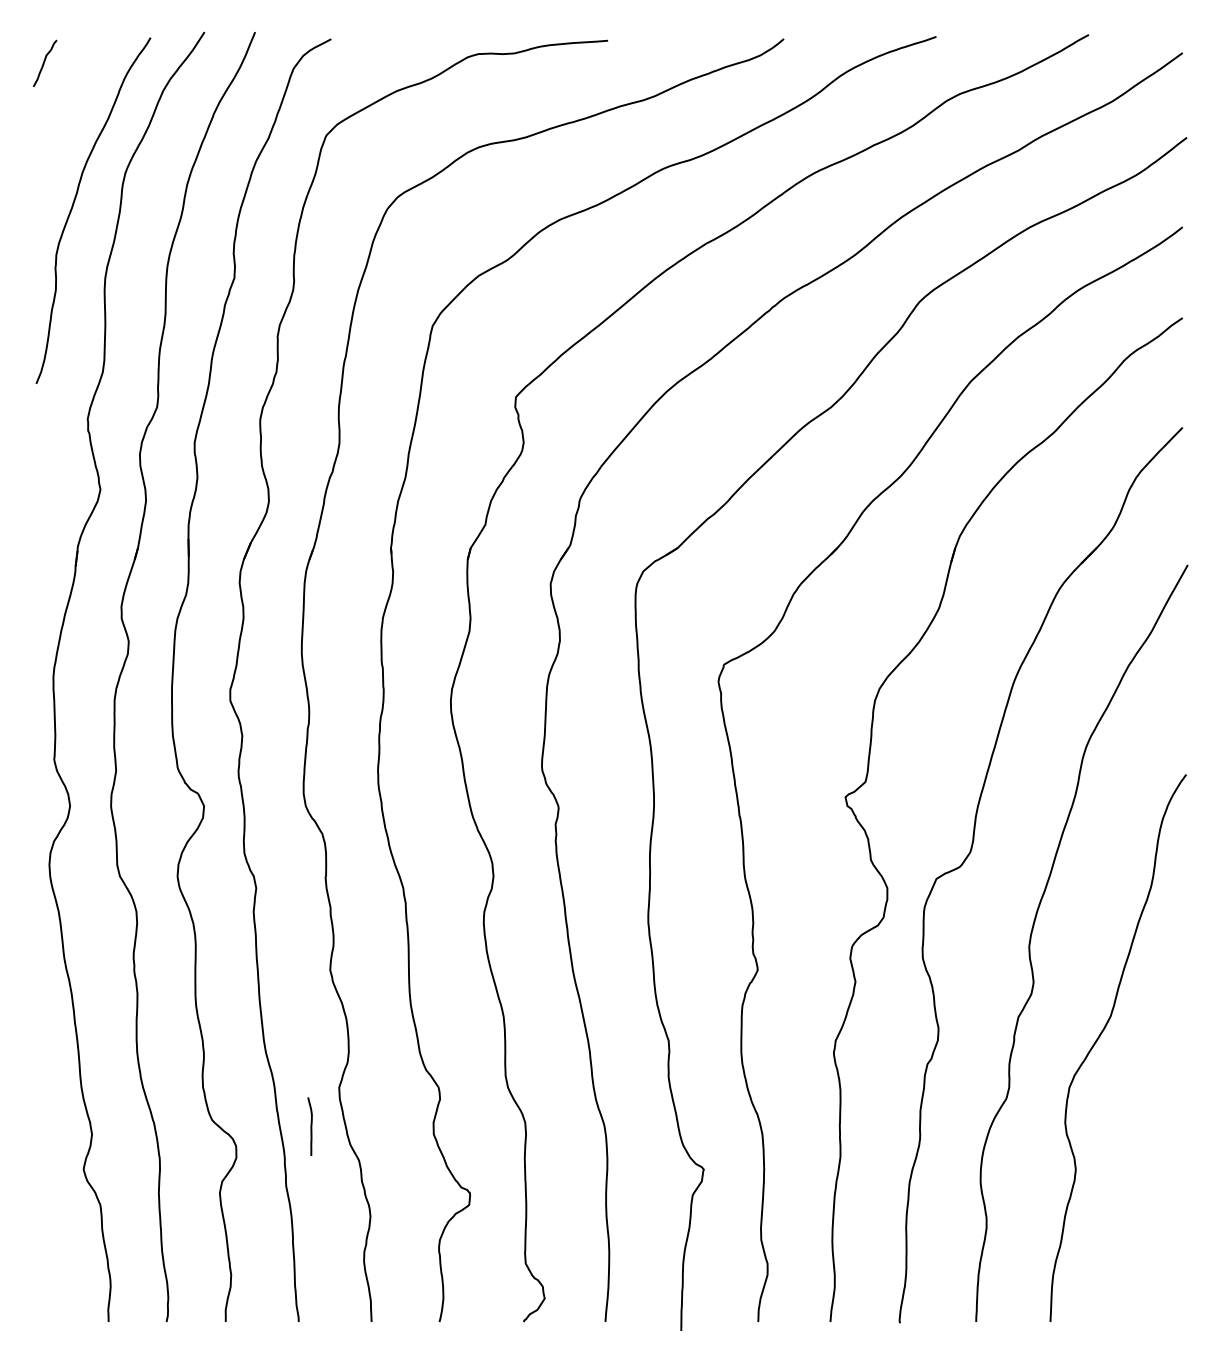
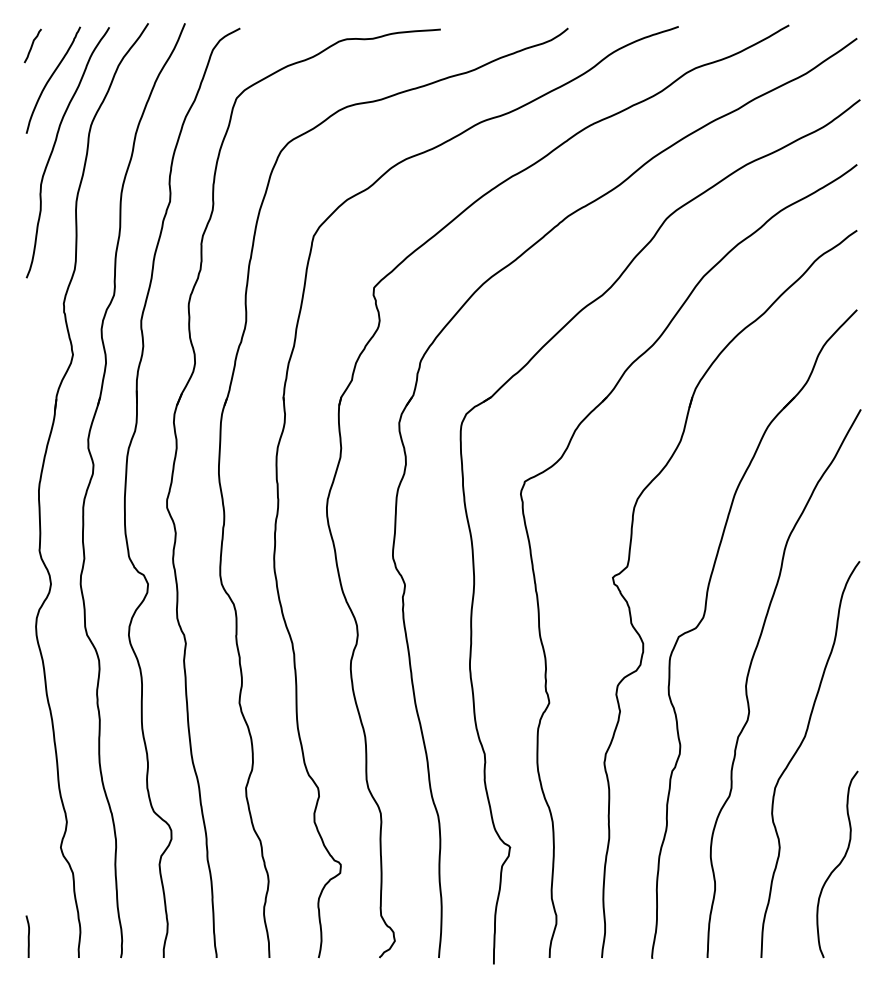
curve: (69, 109) -> (50, 79), added
curve: (310, 1126) -> (28, 936), moved
curve: (1156, 1193) -> (838, 864), added

